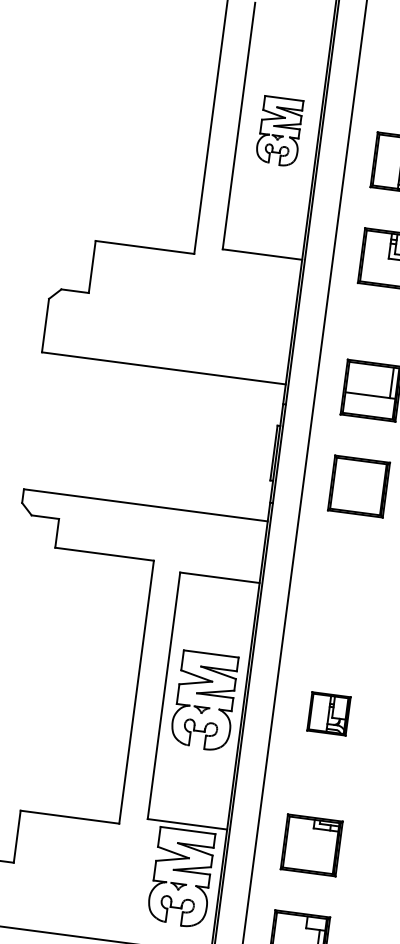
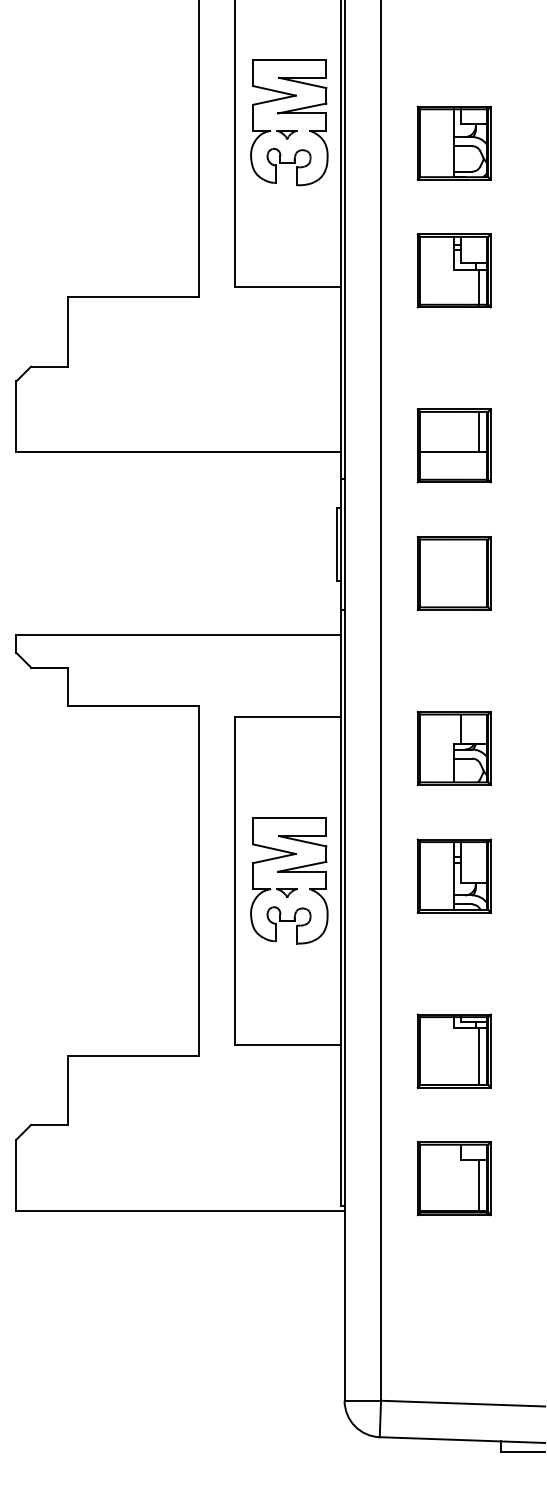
part: (279, 131) -> (289, 122), size x1.43
part: (341, 617) -> (453, 747), added
part: (328, 713) -> (453, 875), size x1.43
line: (330, 851) -> (479, 1056), added
part: (181, 877) -> (289, 1115), removed

